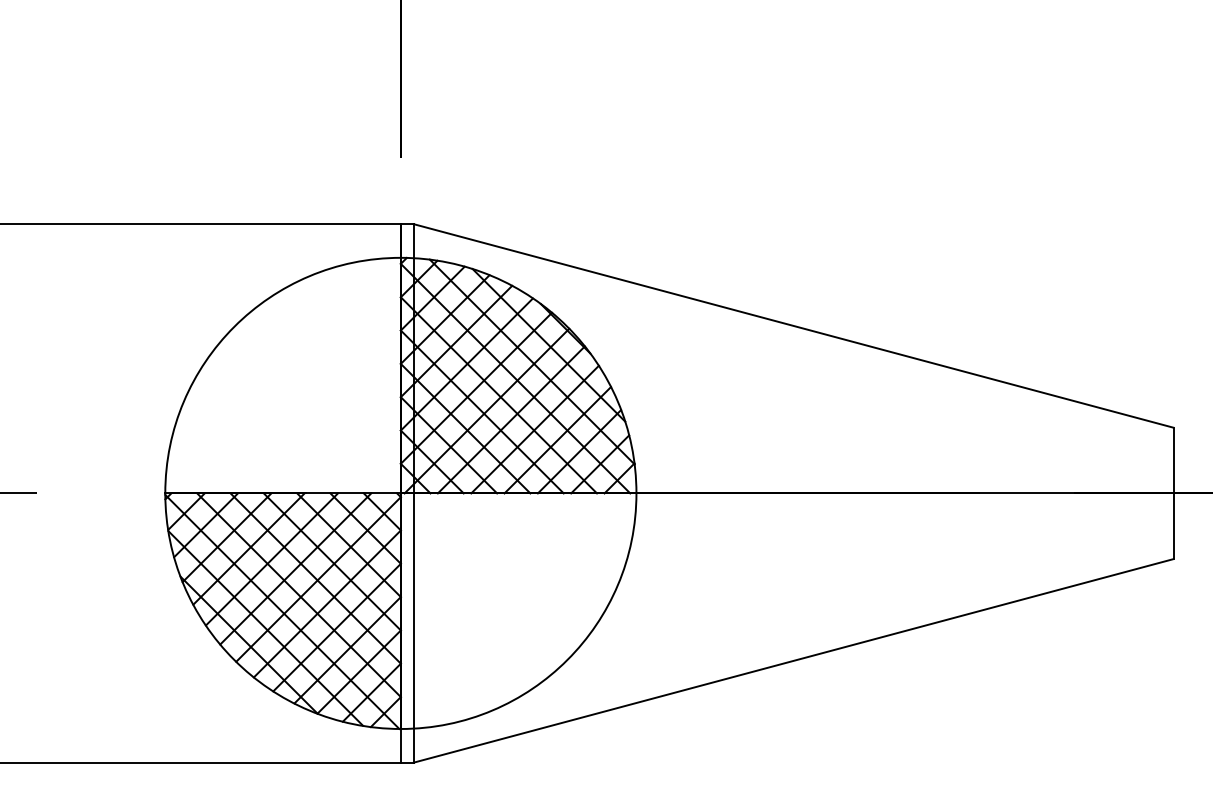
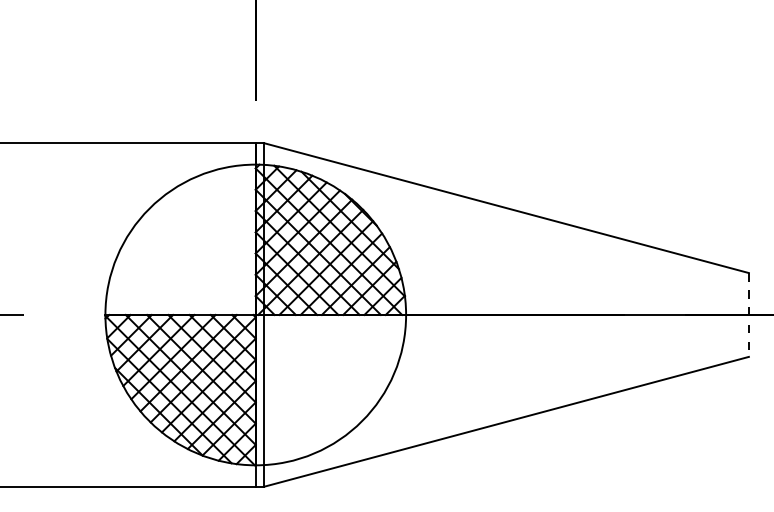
line: (1172, 492) -> (748, 314), solid -> dashed

